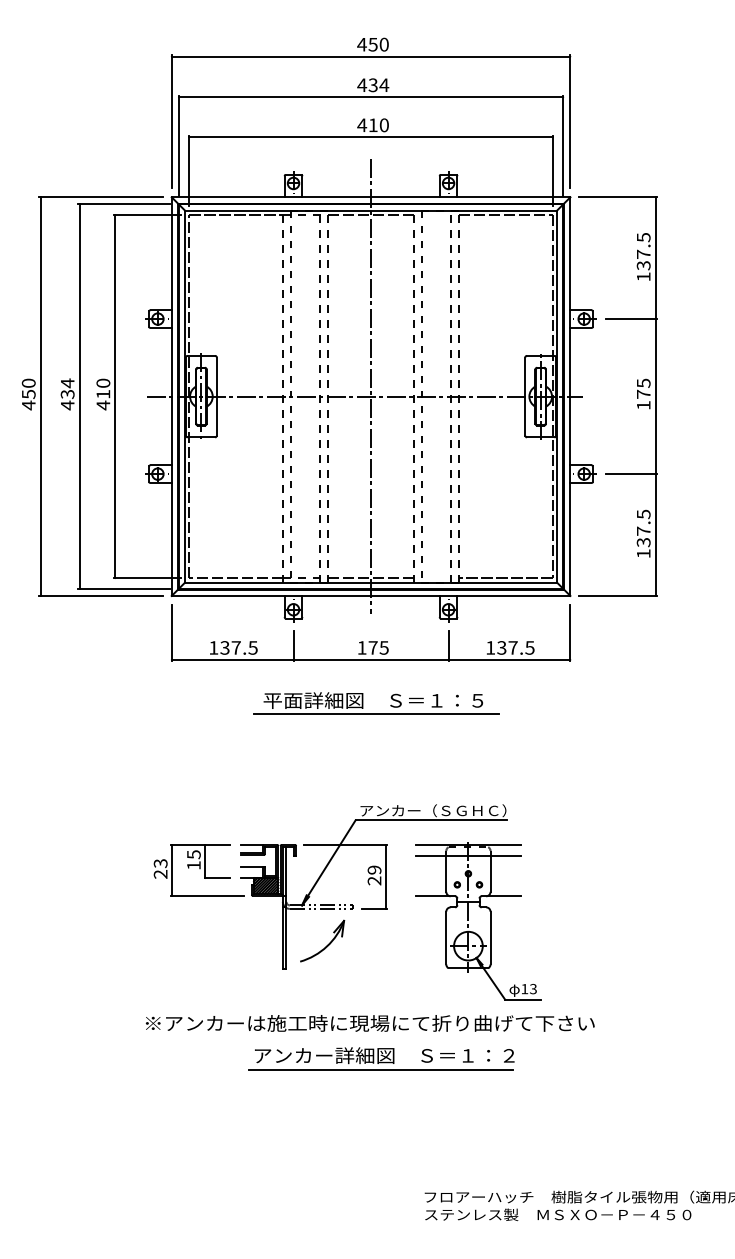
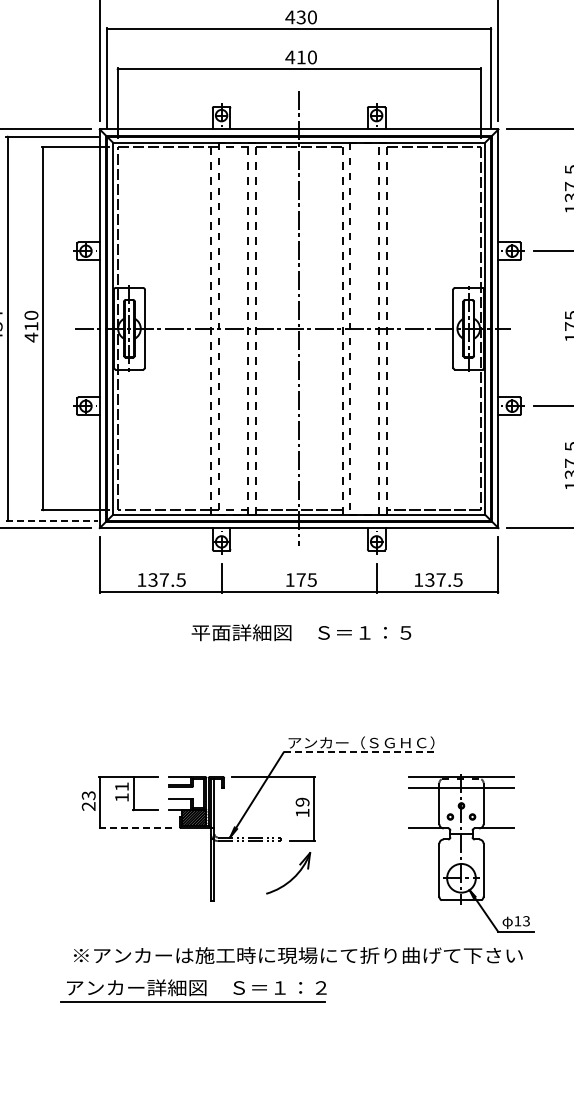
text: (384, 85) -> (312, 17), 434 -> 430
line: (124, 588) -> (52, 520), solid -> dashed
line: (375, 714) -> (303, 646), removed
line: (431, 820) -> (359, 752), solid -> dashed
text: (193, 854) -> (121, 786), 15 -> 11
text: (374, 880) -> (302, 812), 29 -> 19
line: (208, 895) -> (136, 827), solid -> dashed
part: (478, 921) -> (471, 853), moved
part: (327, 944) -> (293, 876), moved
part: (381, 1058) -> (193, 990), moved

